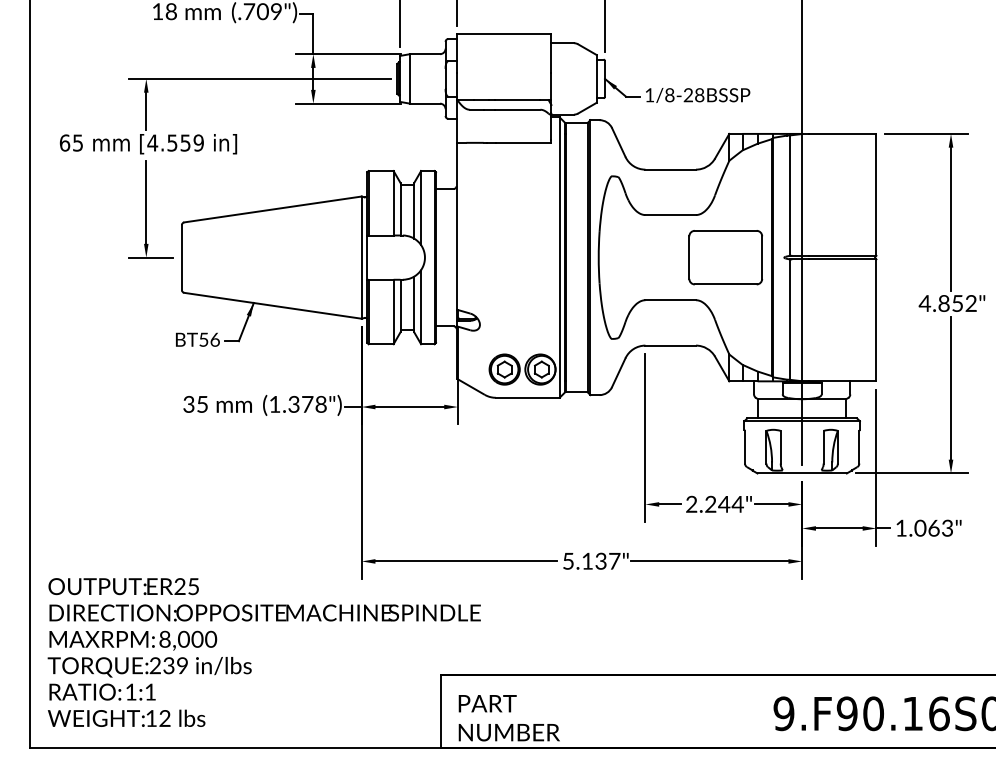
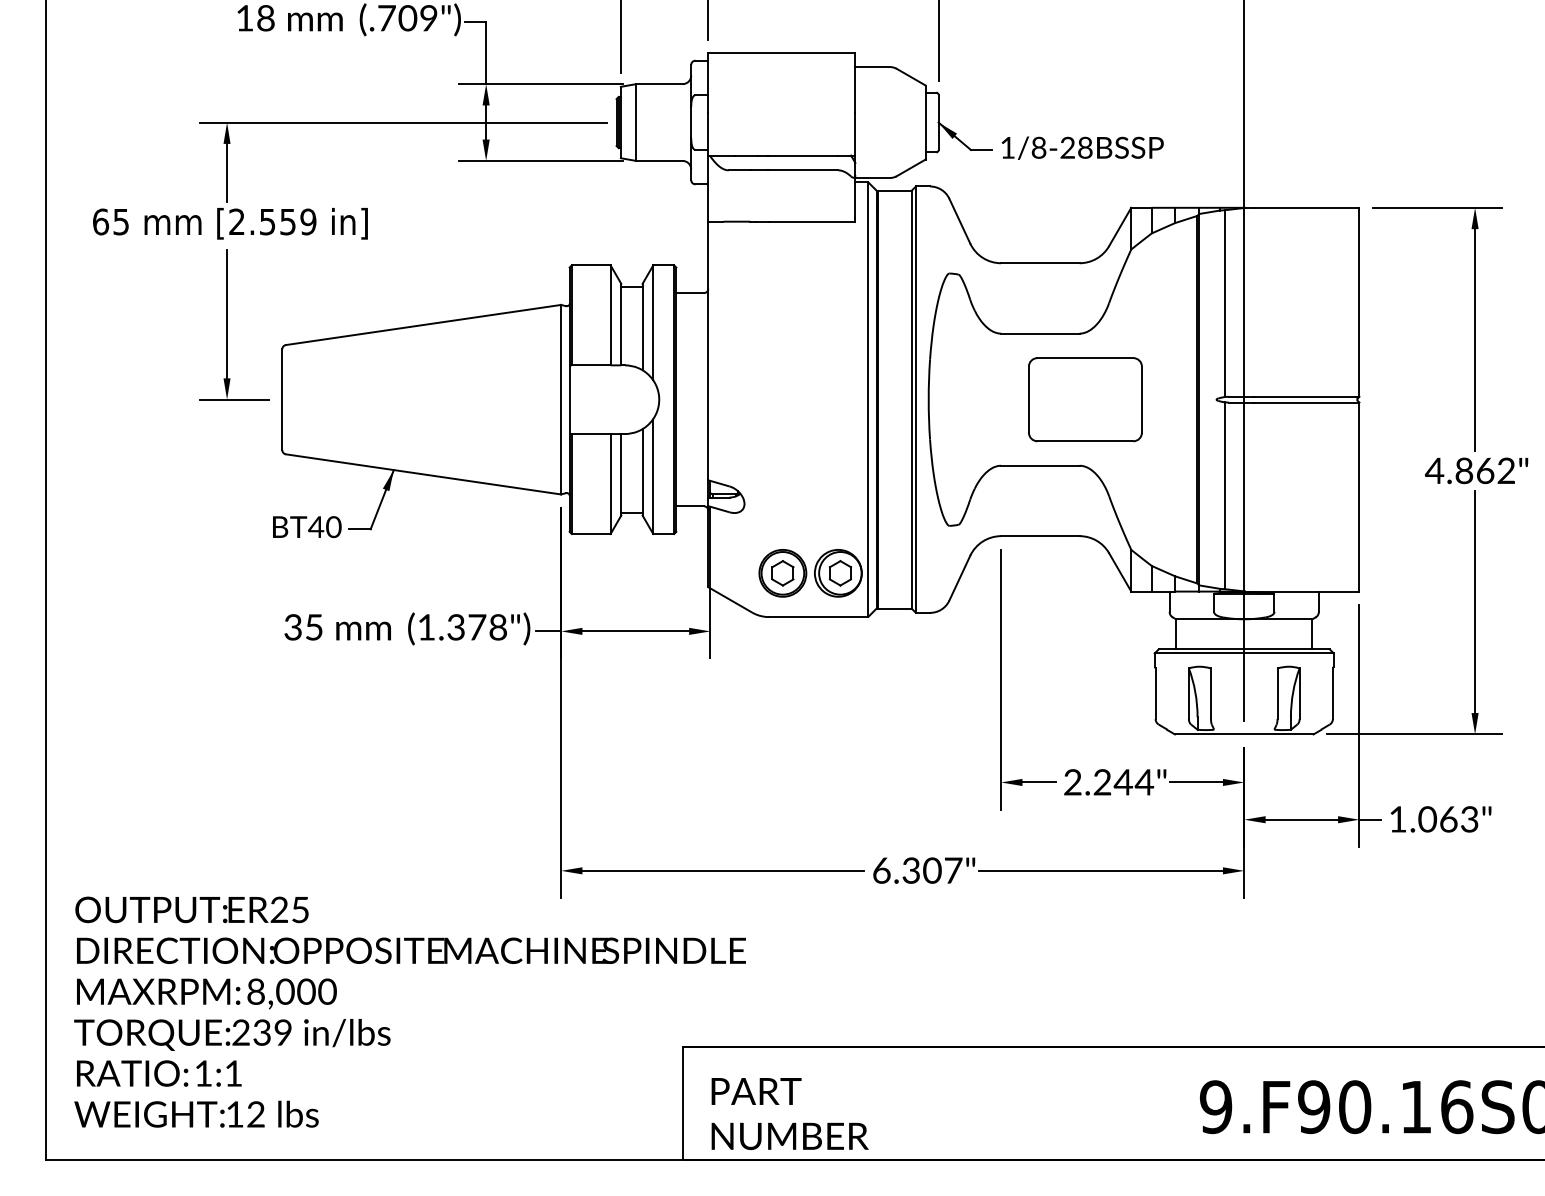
text: (152, 142) -> (236, 221), [4.559 -> [2.559
part: (725, 257) -> (1085, 399), moved
text: (957, 303) -> (1485, 470), 4.852" -> 4.862"
text: (209, 339) -> (325, 526), BT56 -> BT40
text: (585, 560) -> (908, 869), 5.137" -> 6.307"

